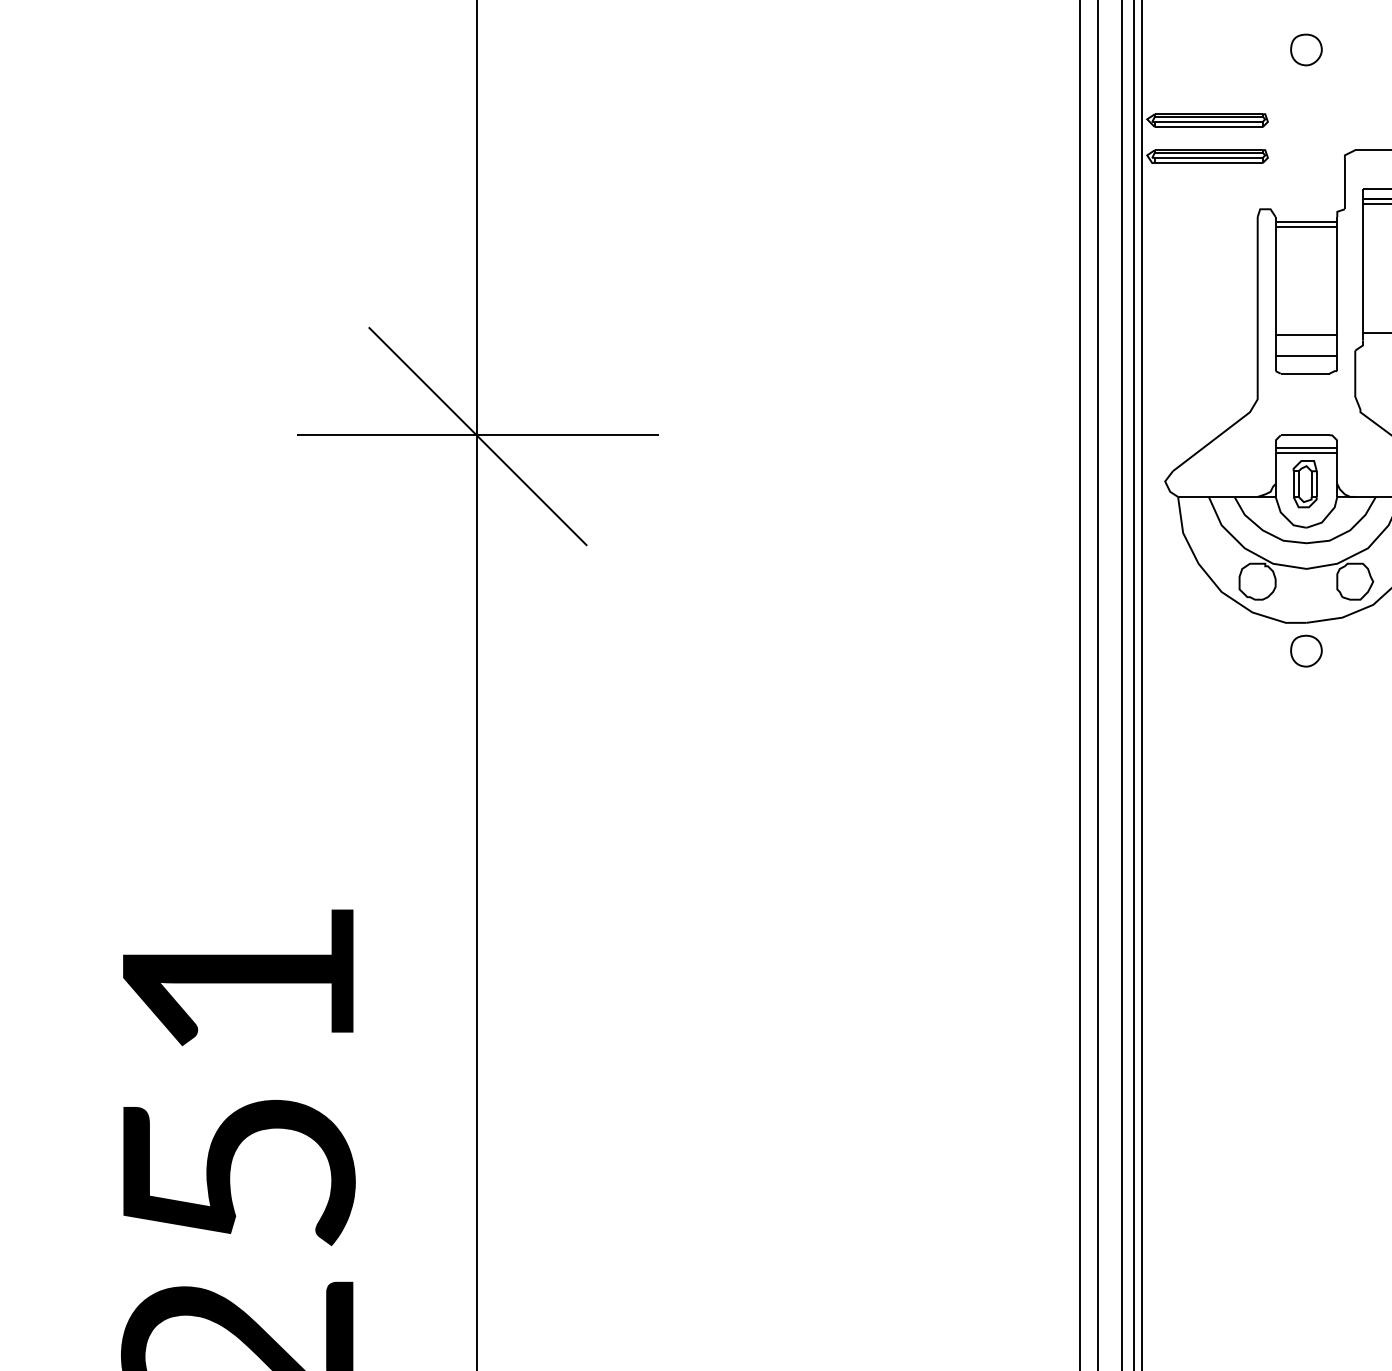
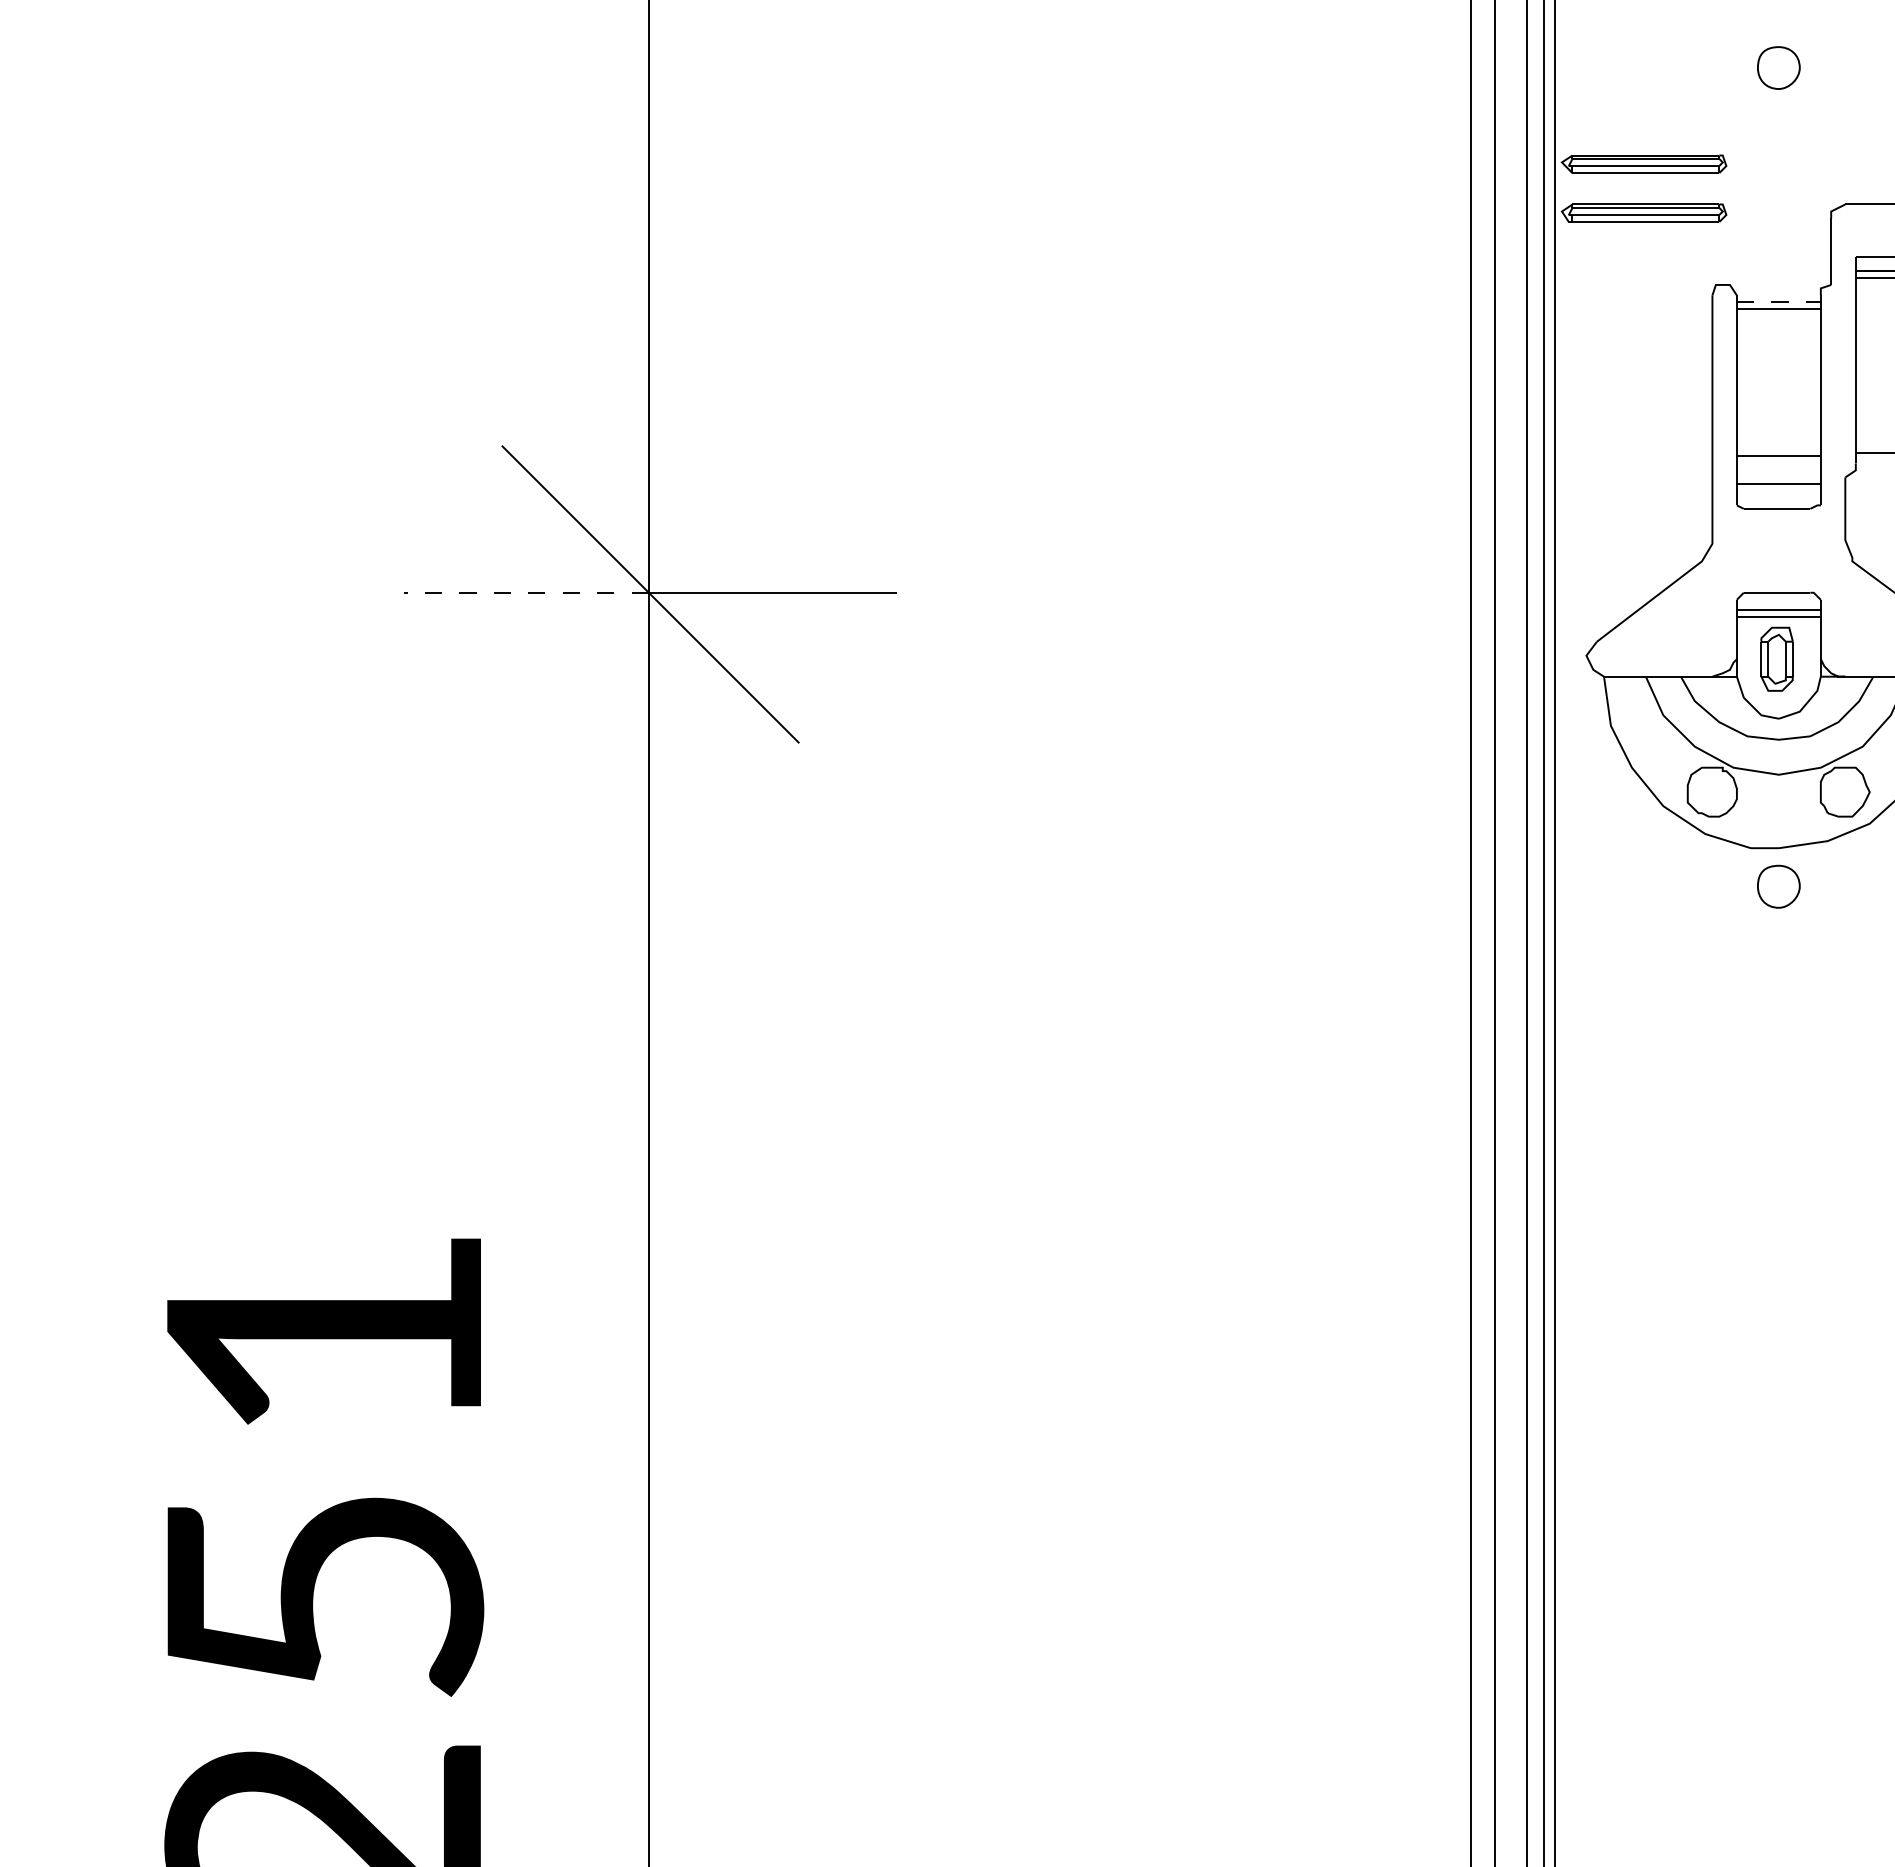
line: (1306, 222) -> (1778, 302), solid -> dashed
line: (386, 435) -> (525, 592), solid -> dashed

